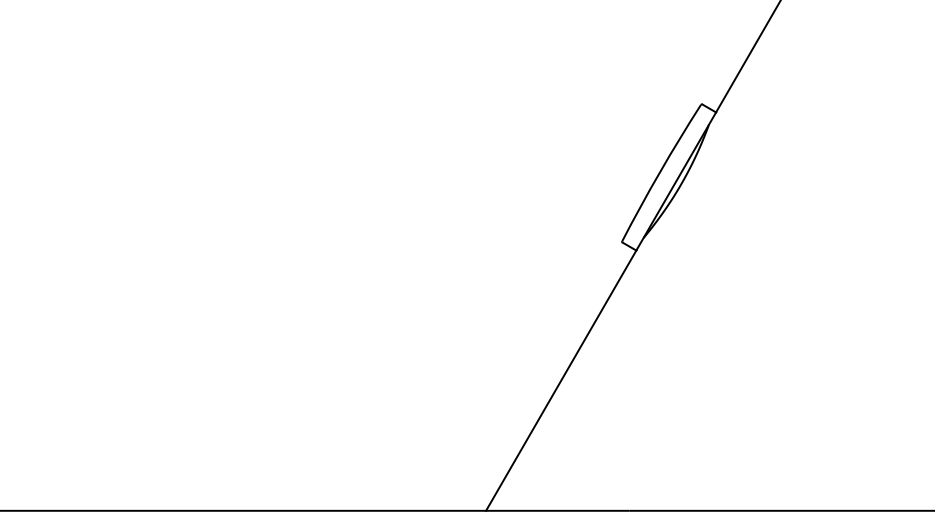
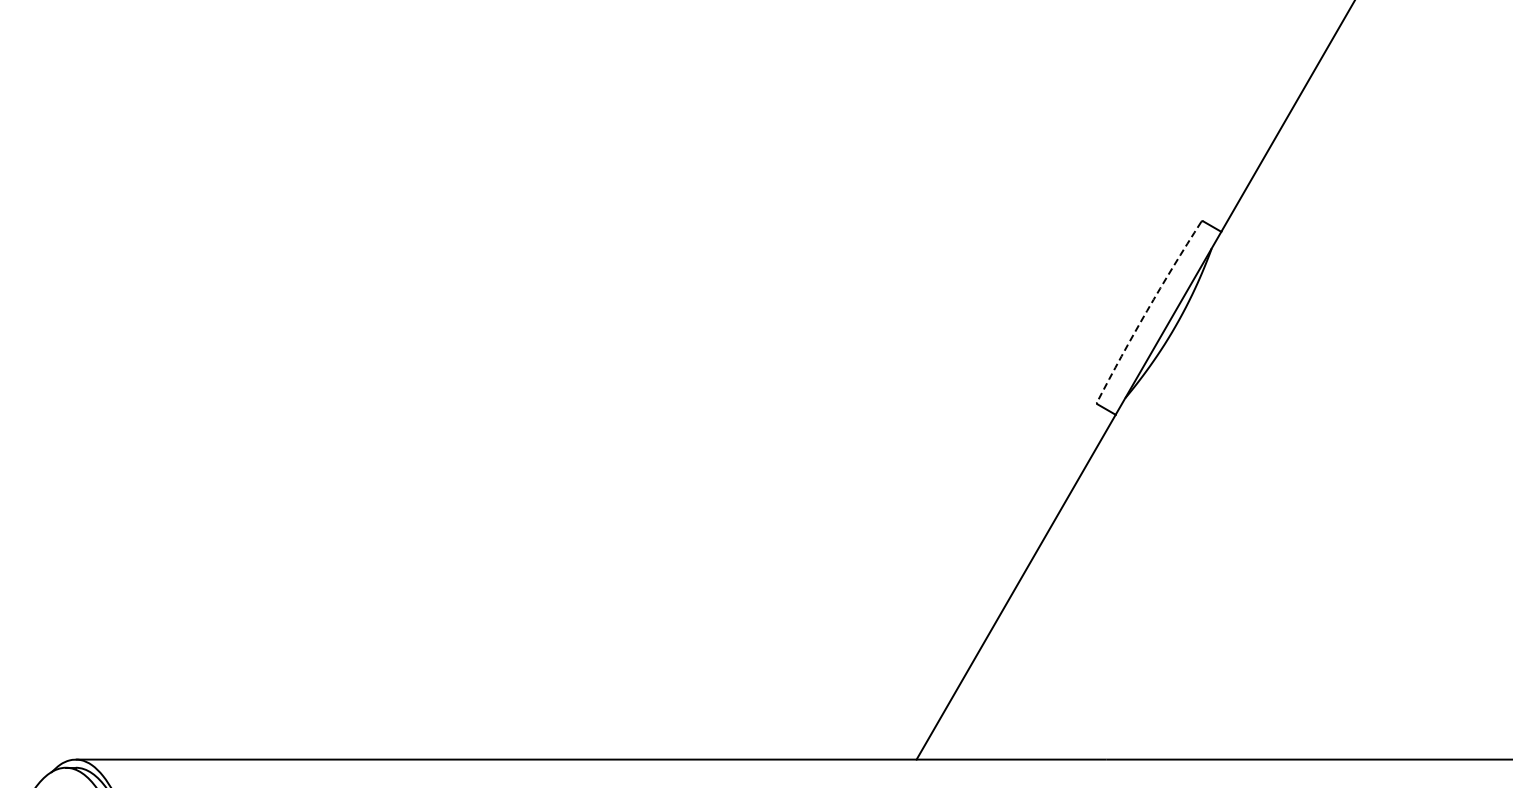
arc: (660, 171) -> (1147, 310), solid -> dashed

